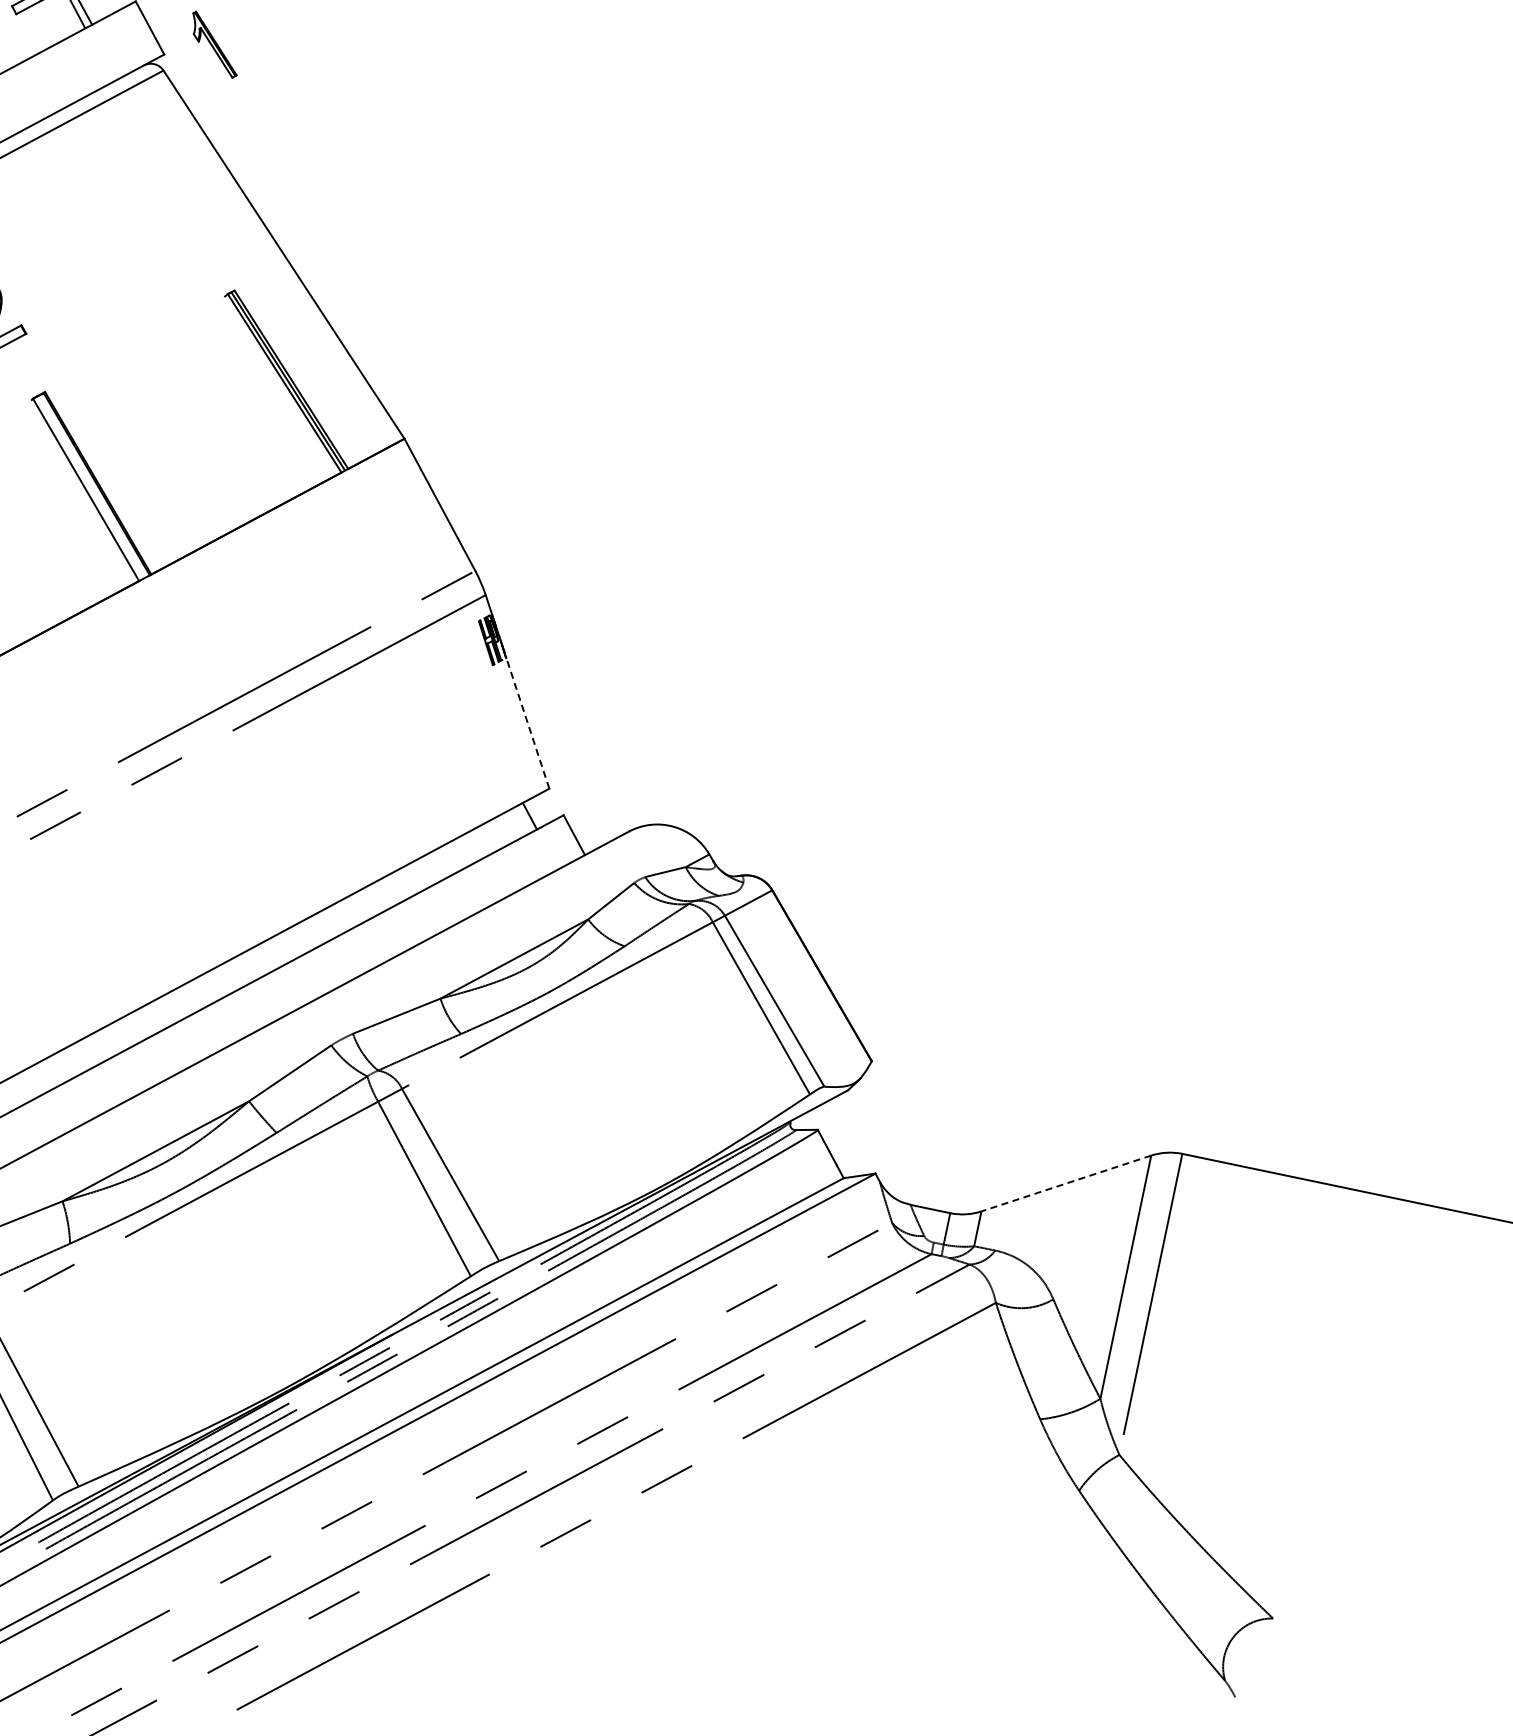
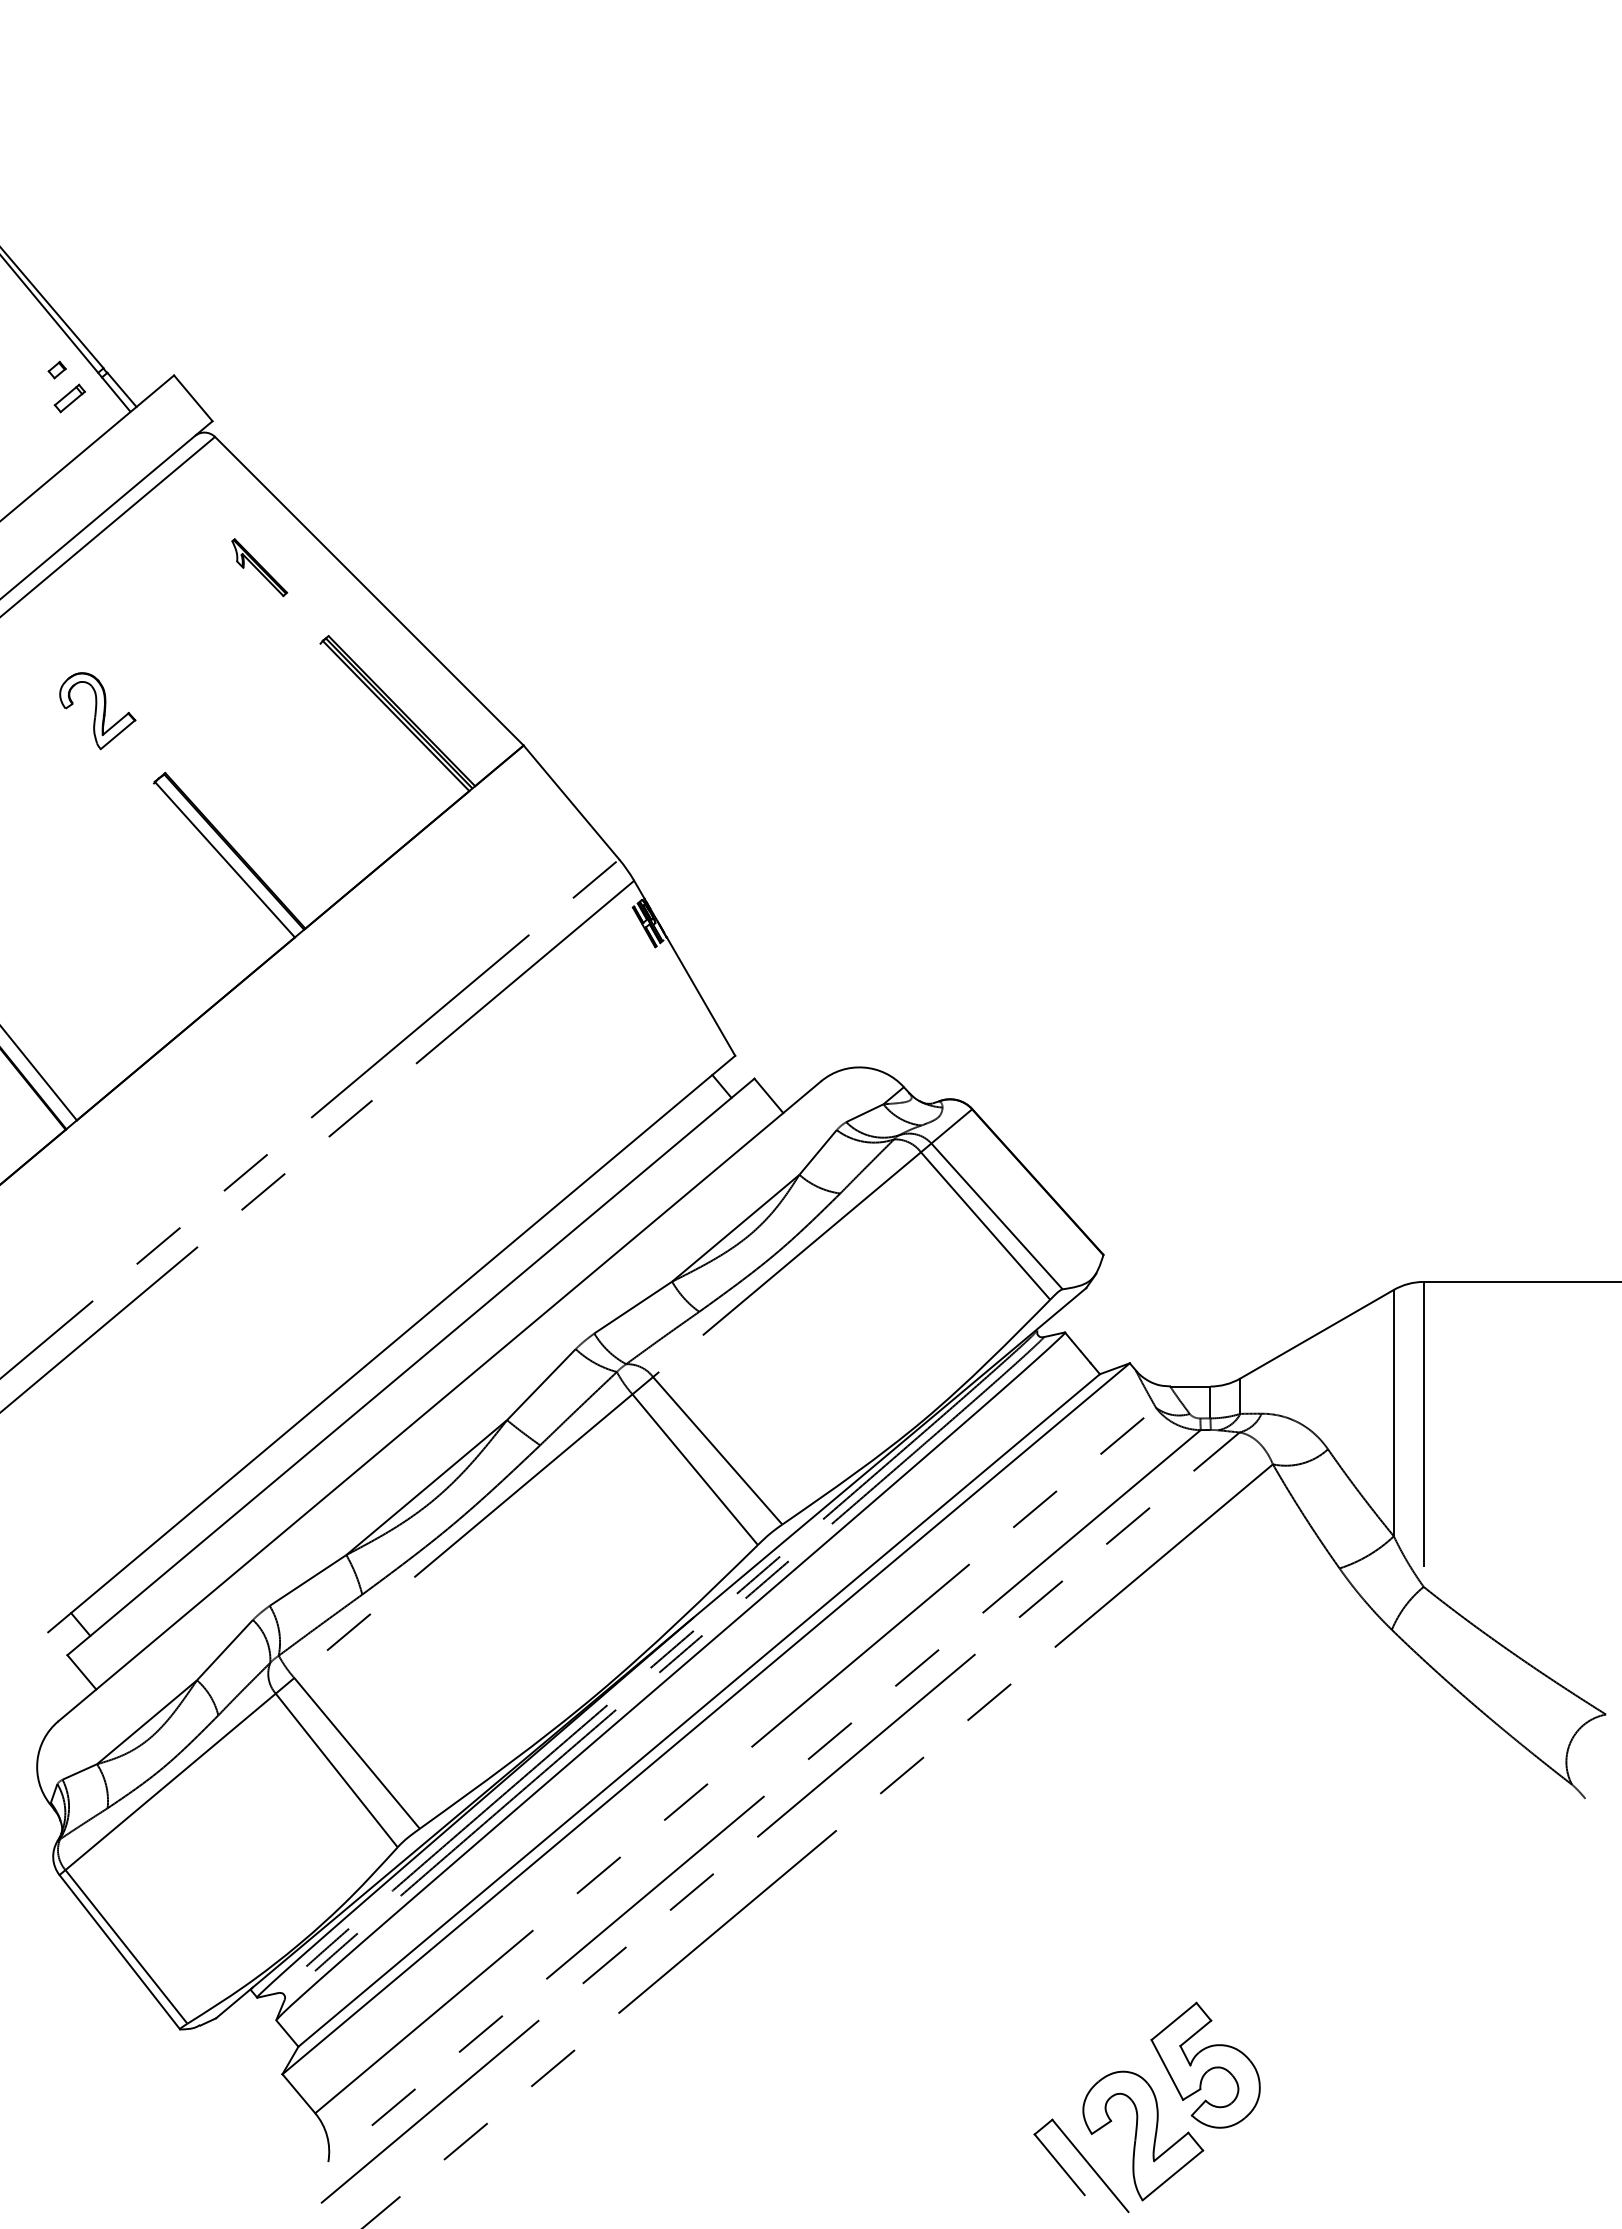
part: (214, 44) -> (259, 567), moved
line: (527, 723) -> (700, 996), dashed -> solid
line: (1066, 1183) -> (1317, 1334), dashed -> solid

